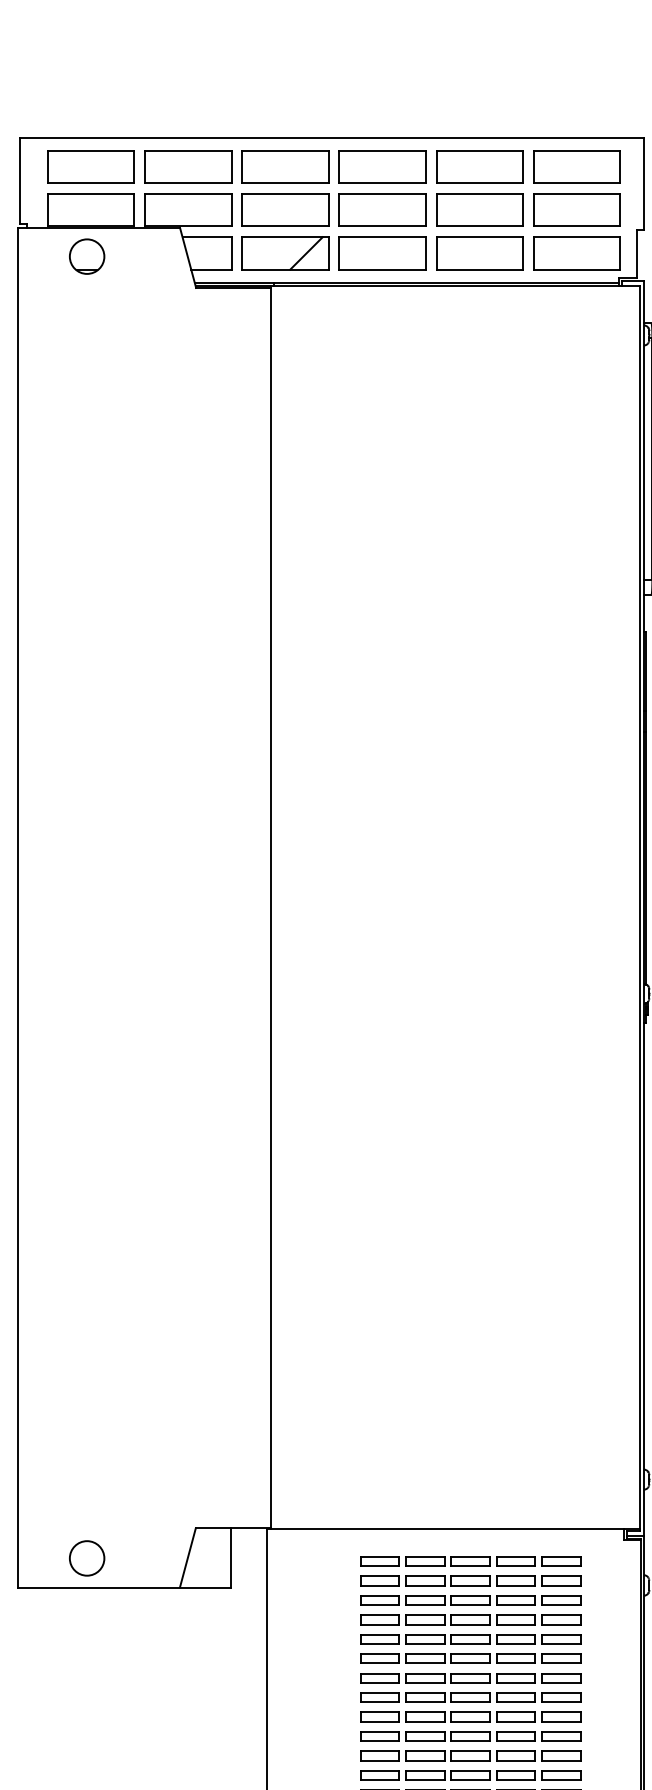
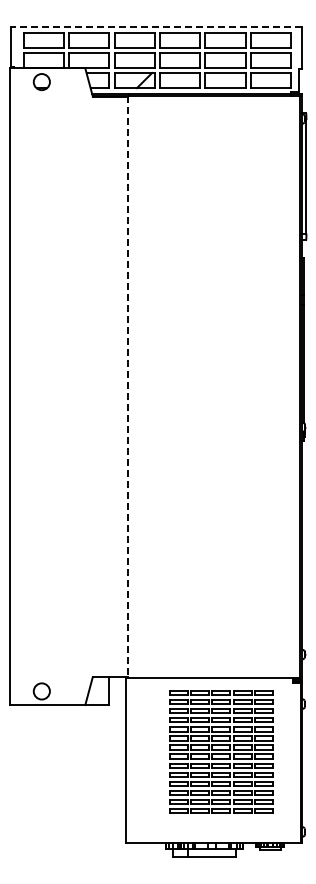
line: (332, 137) -> (156, 26), solid -> dashed
line: (270, 909) -> (127, 387), solid -> dashed

